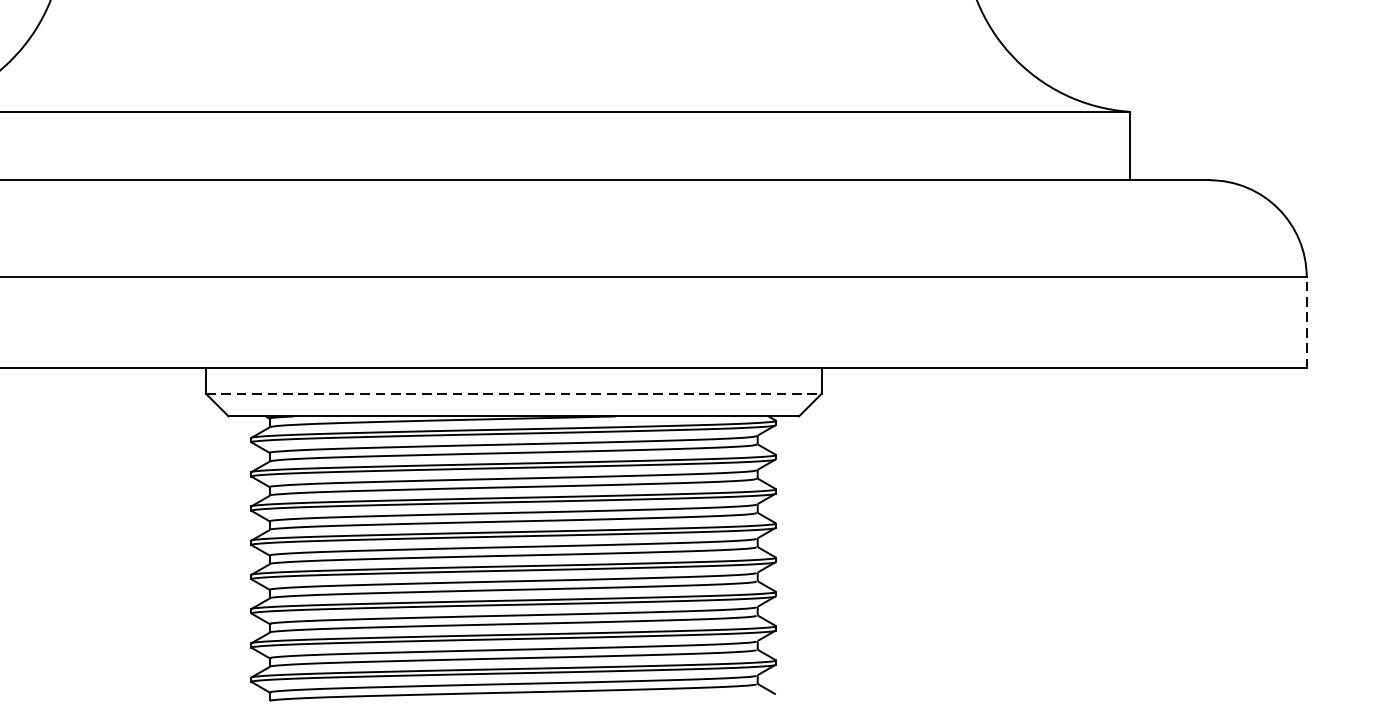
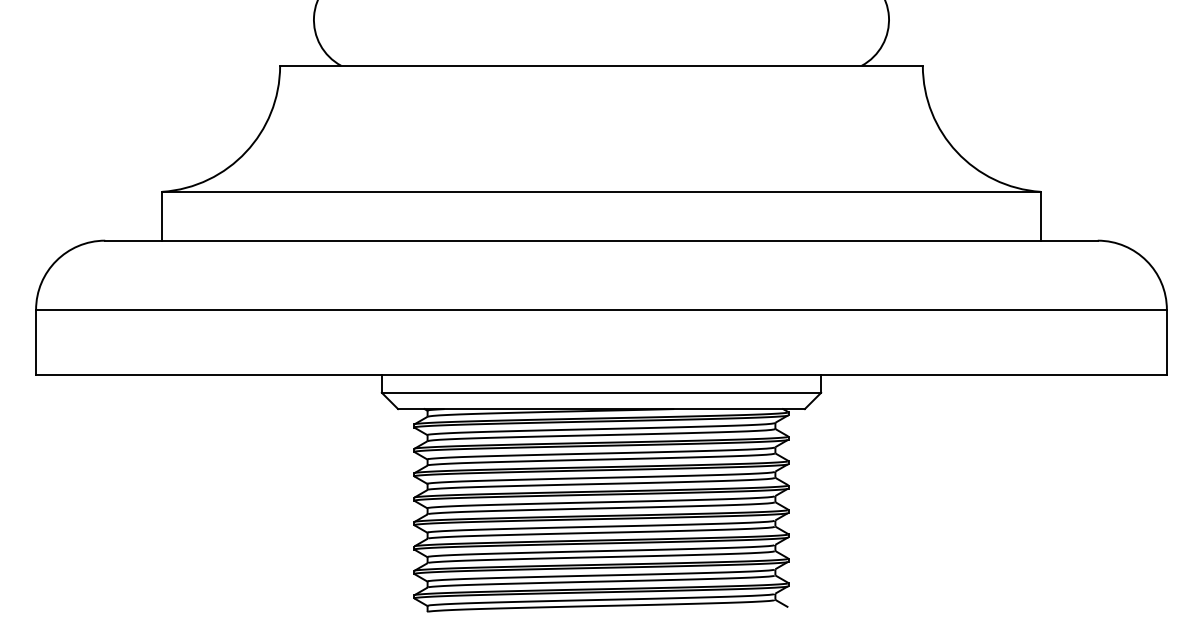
line: (1306, 323) -> (1166, 342), dashed -> solid
line: (513, 393) -> (601, 392), dashed -> solid

